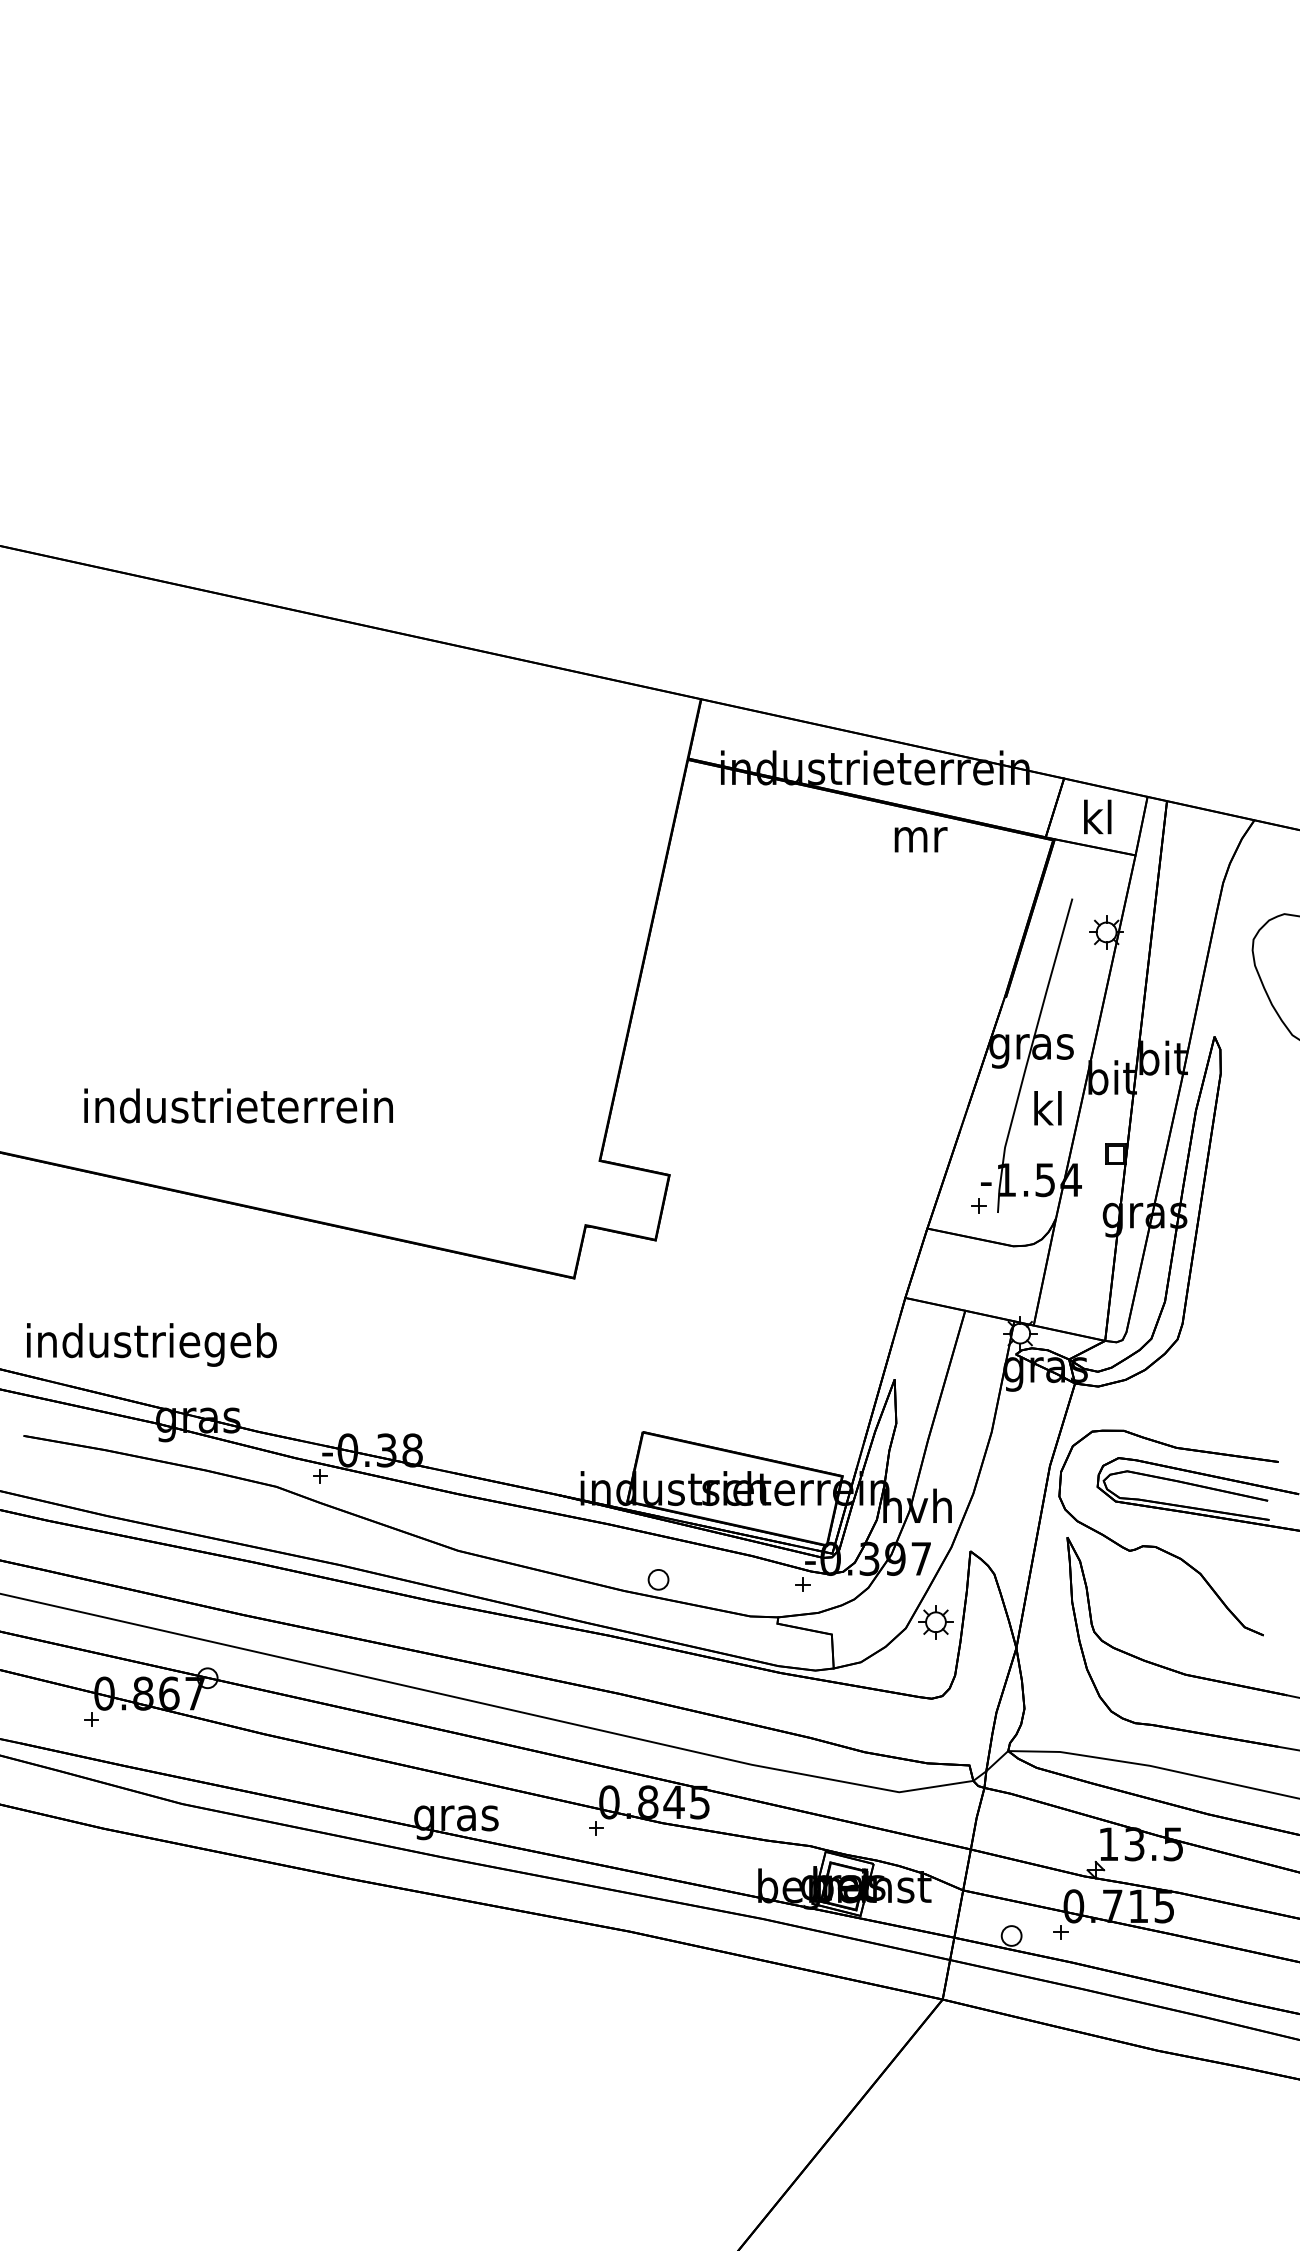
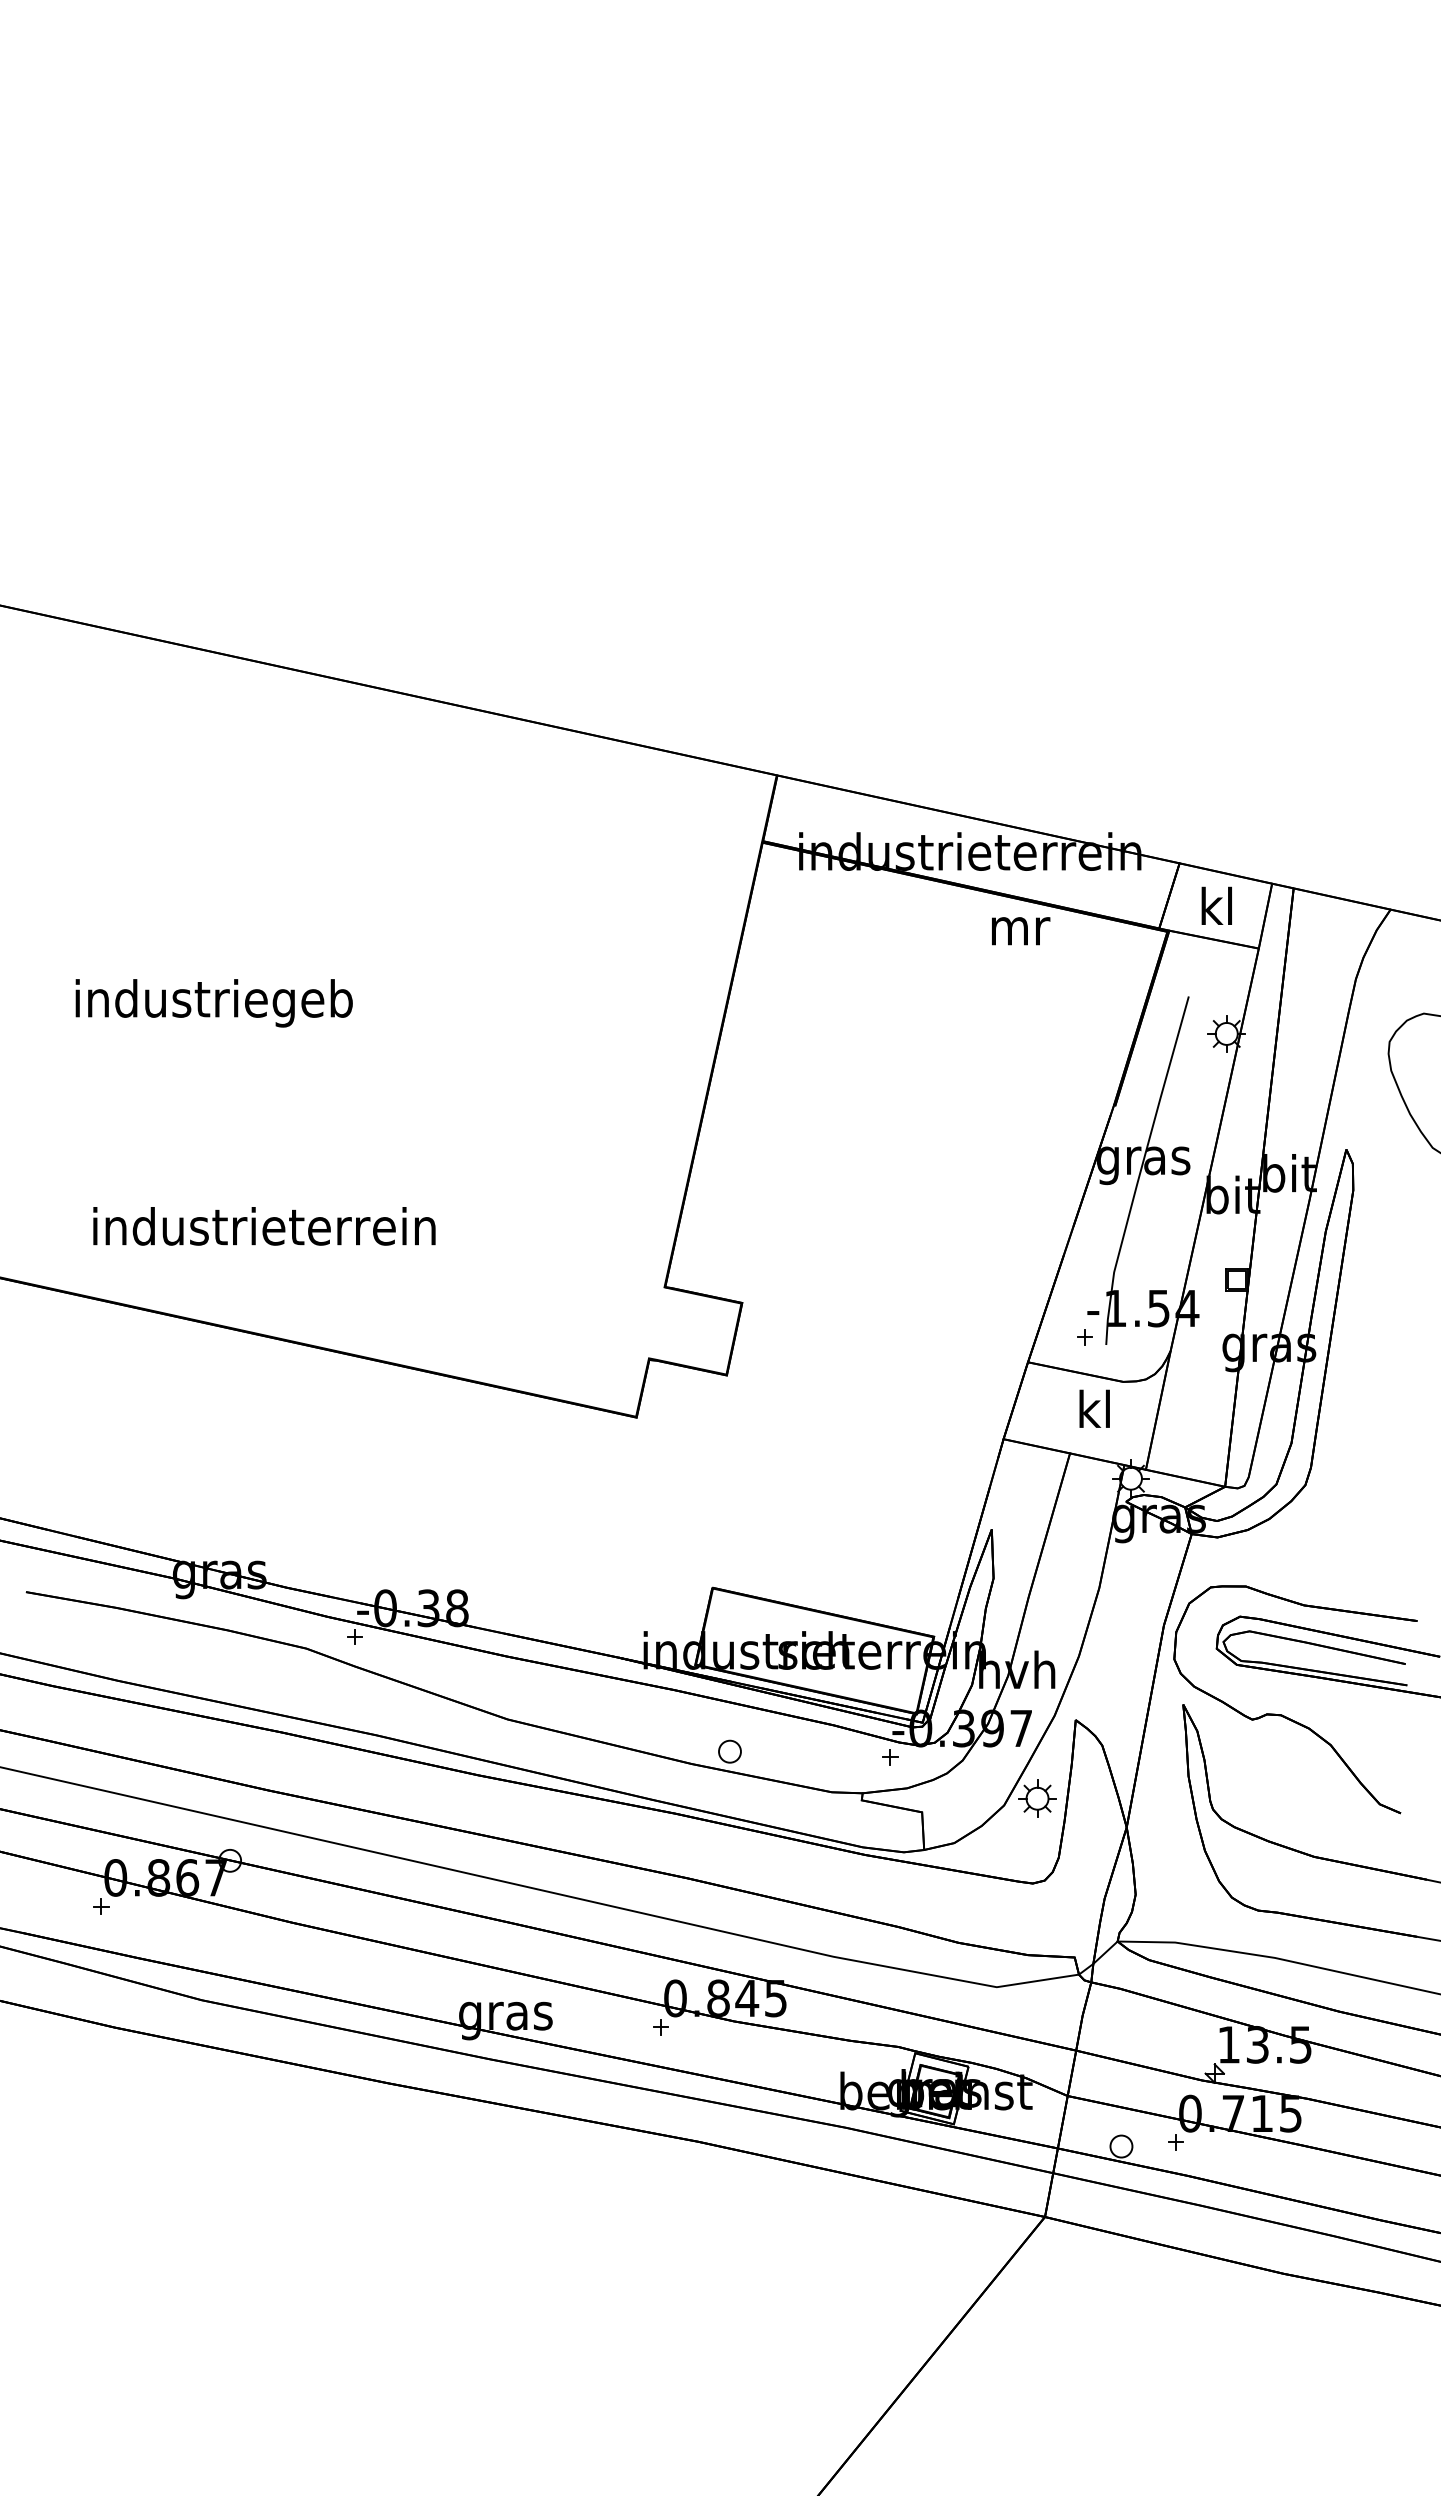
text: (1047, 1107) -> (1094, 1408), moved
text: (151, 1345) -> (213, 1003), moved

